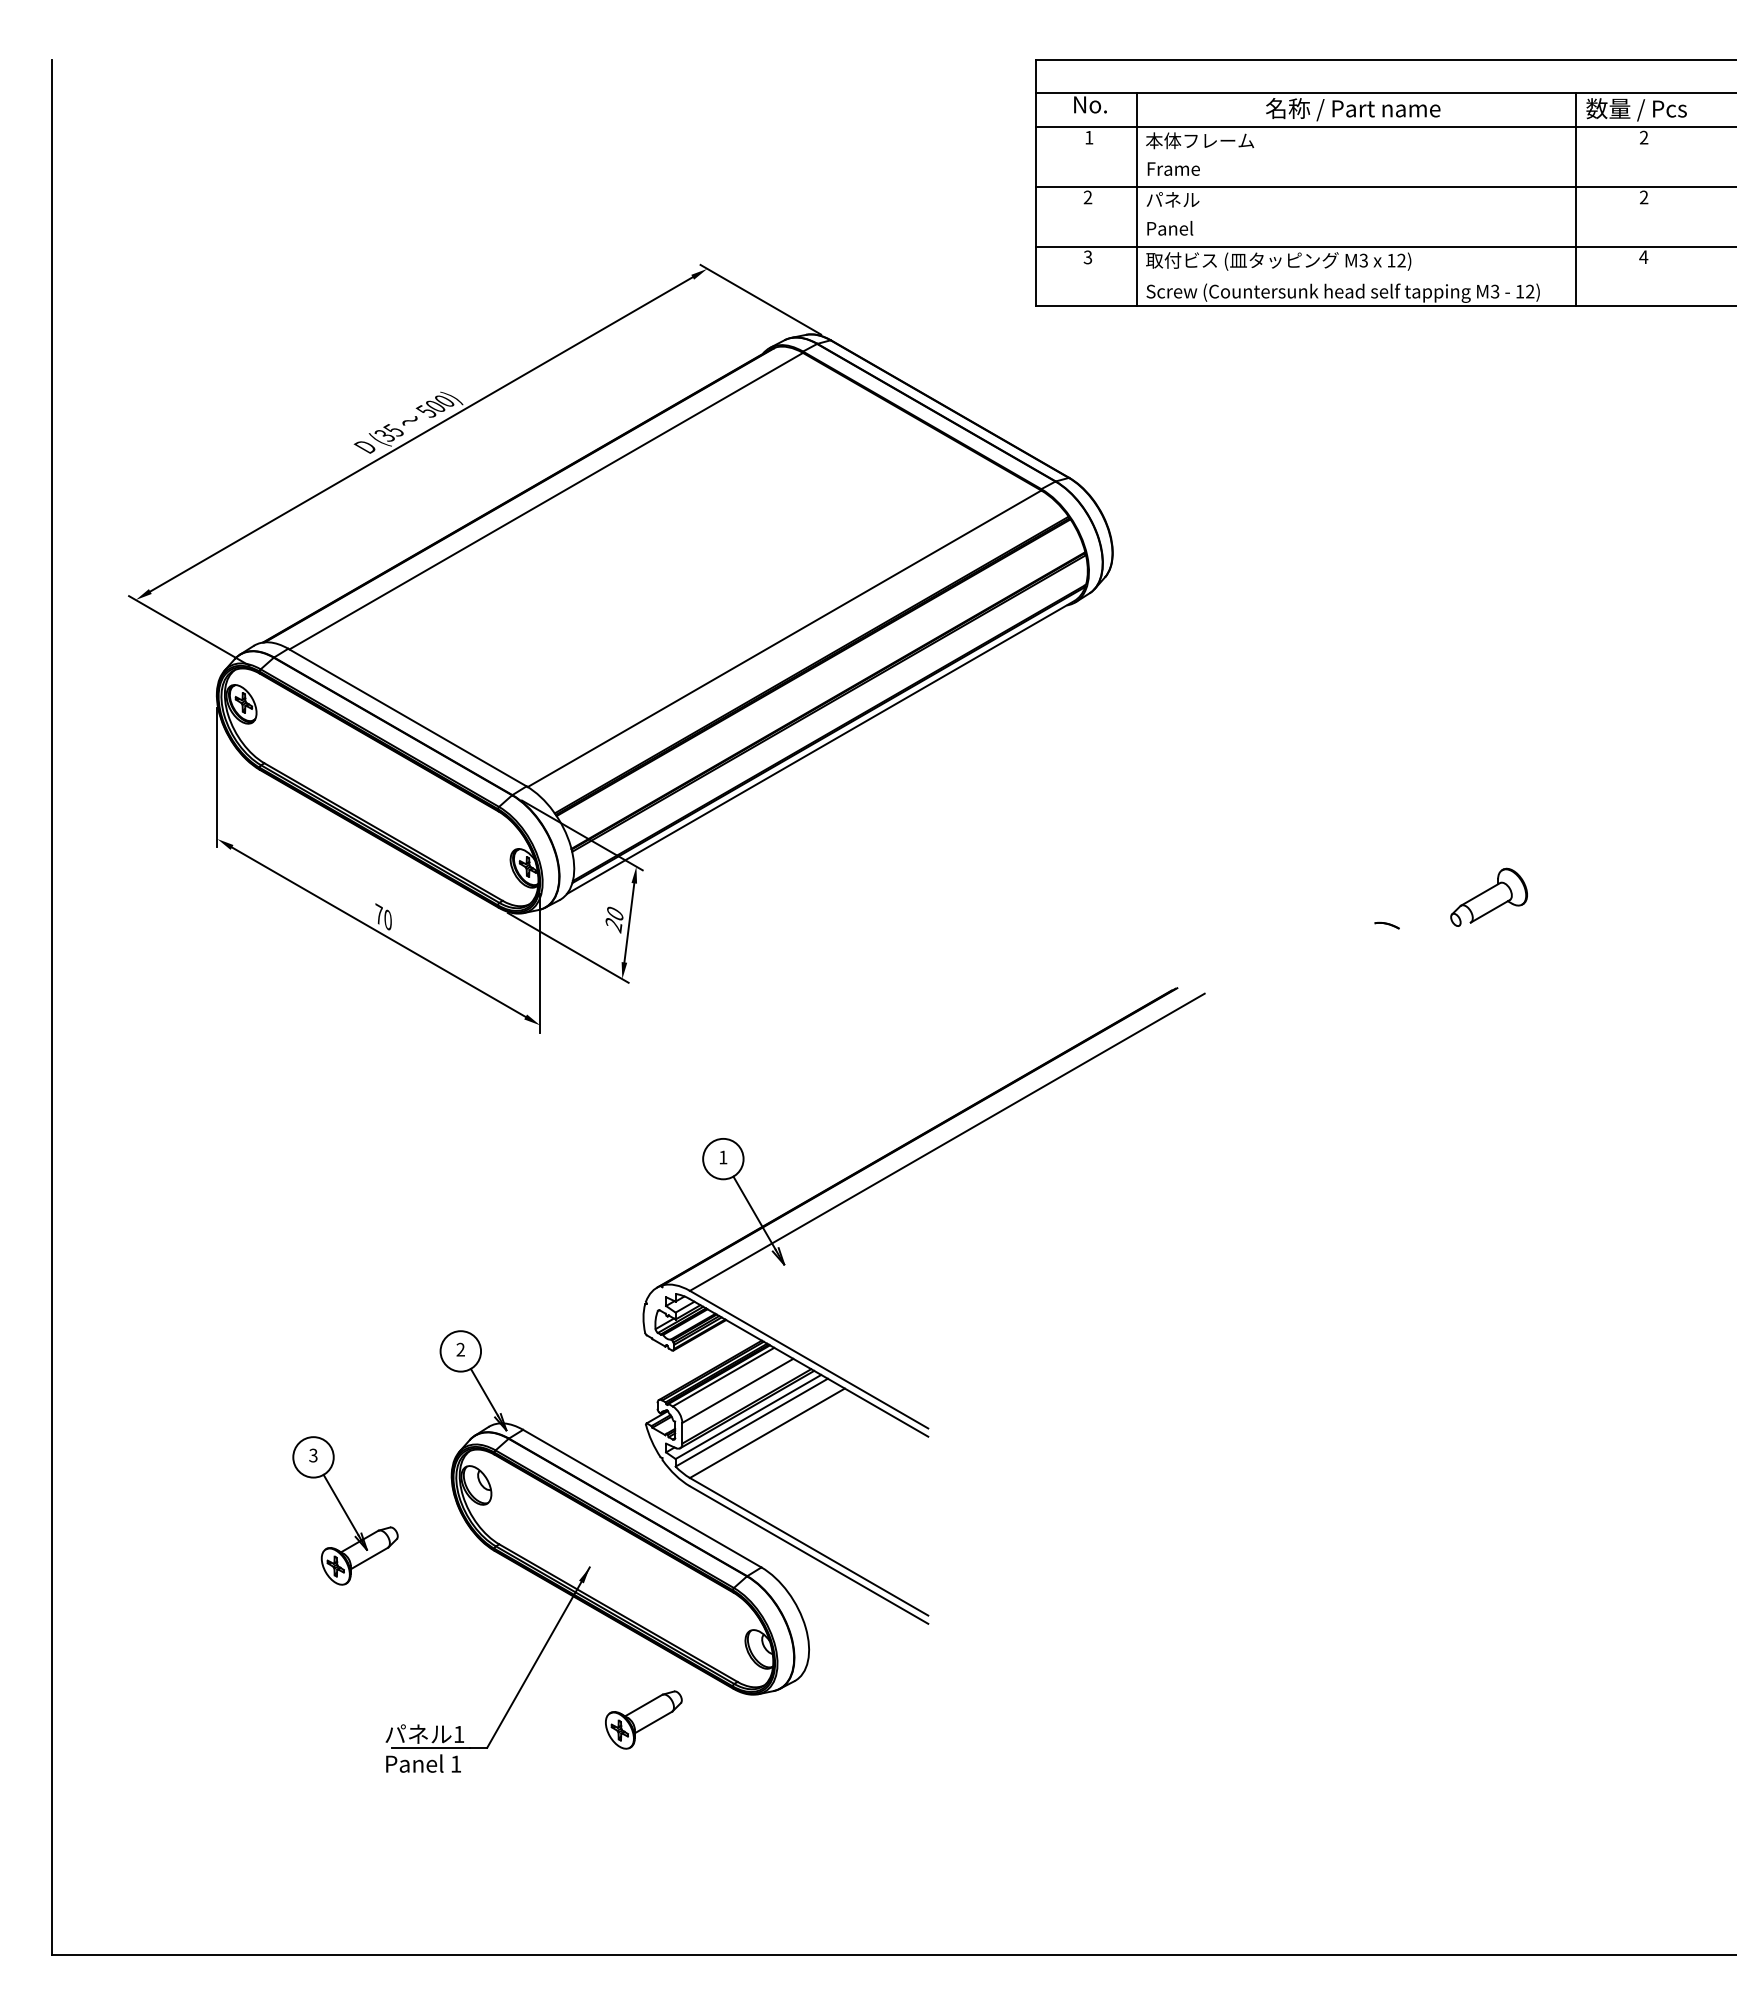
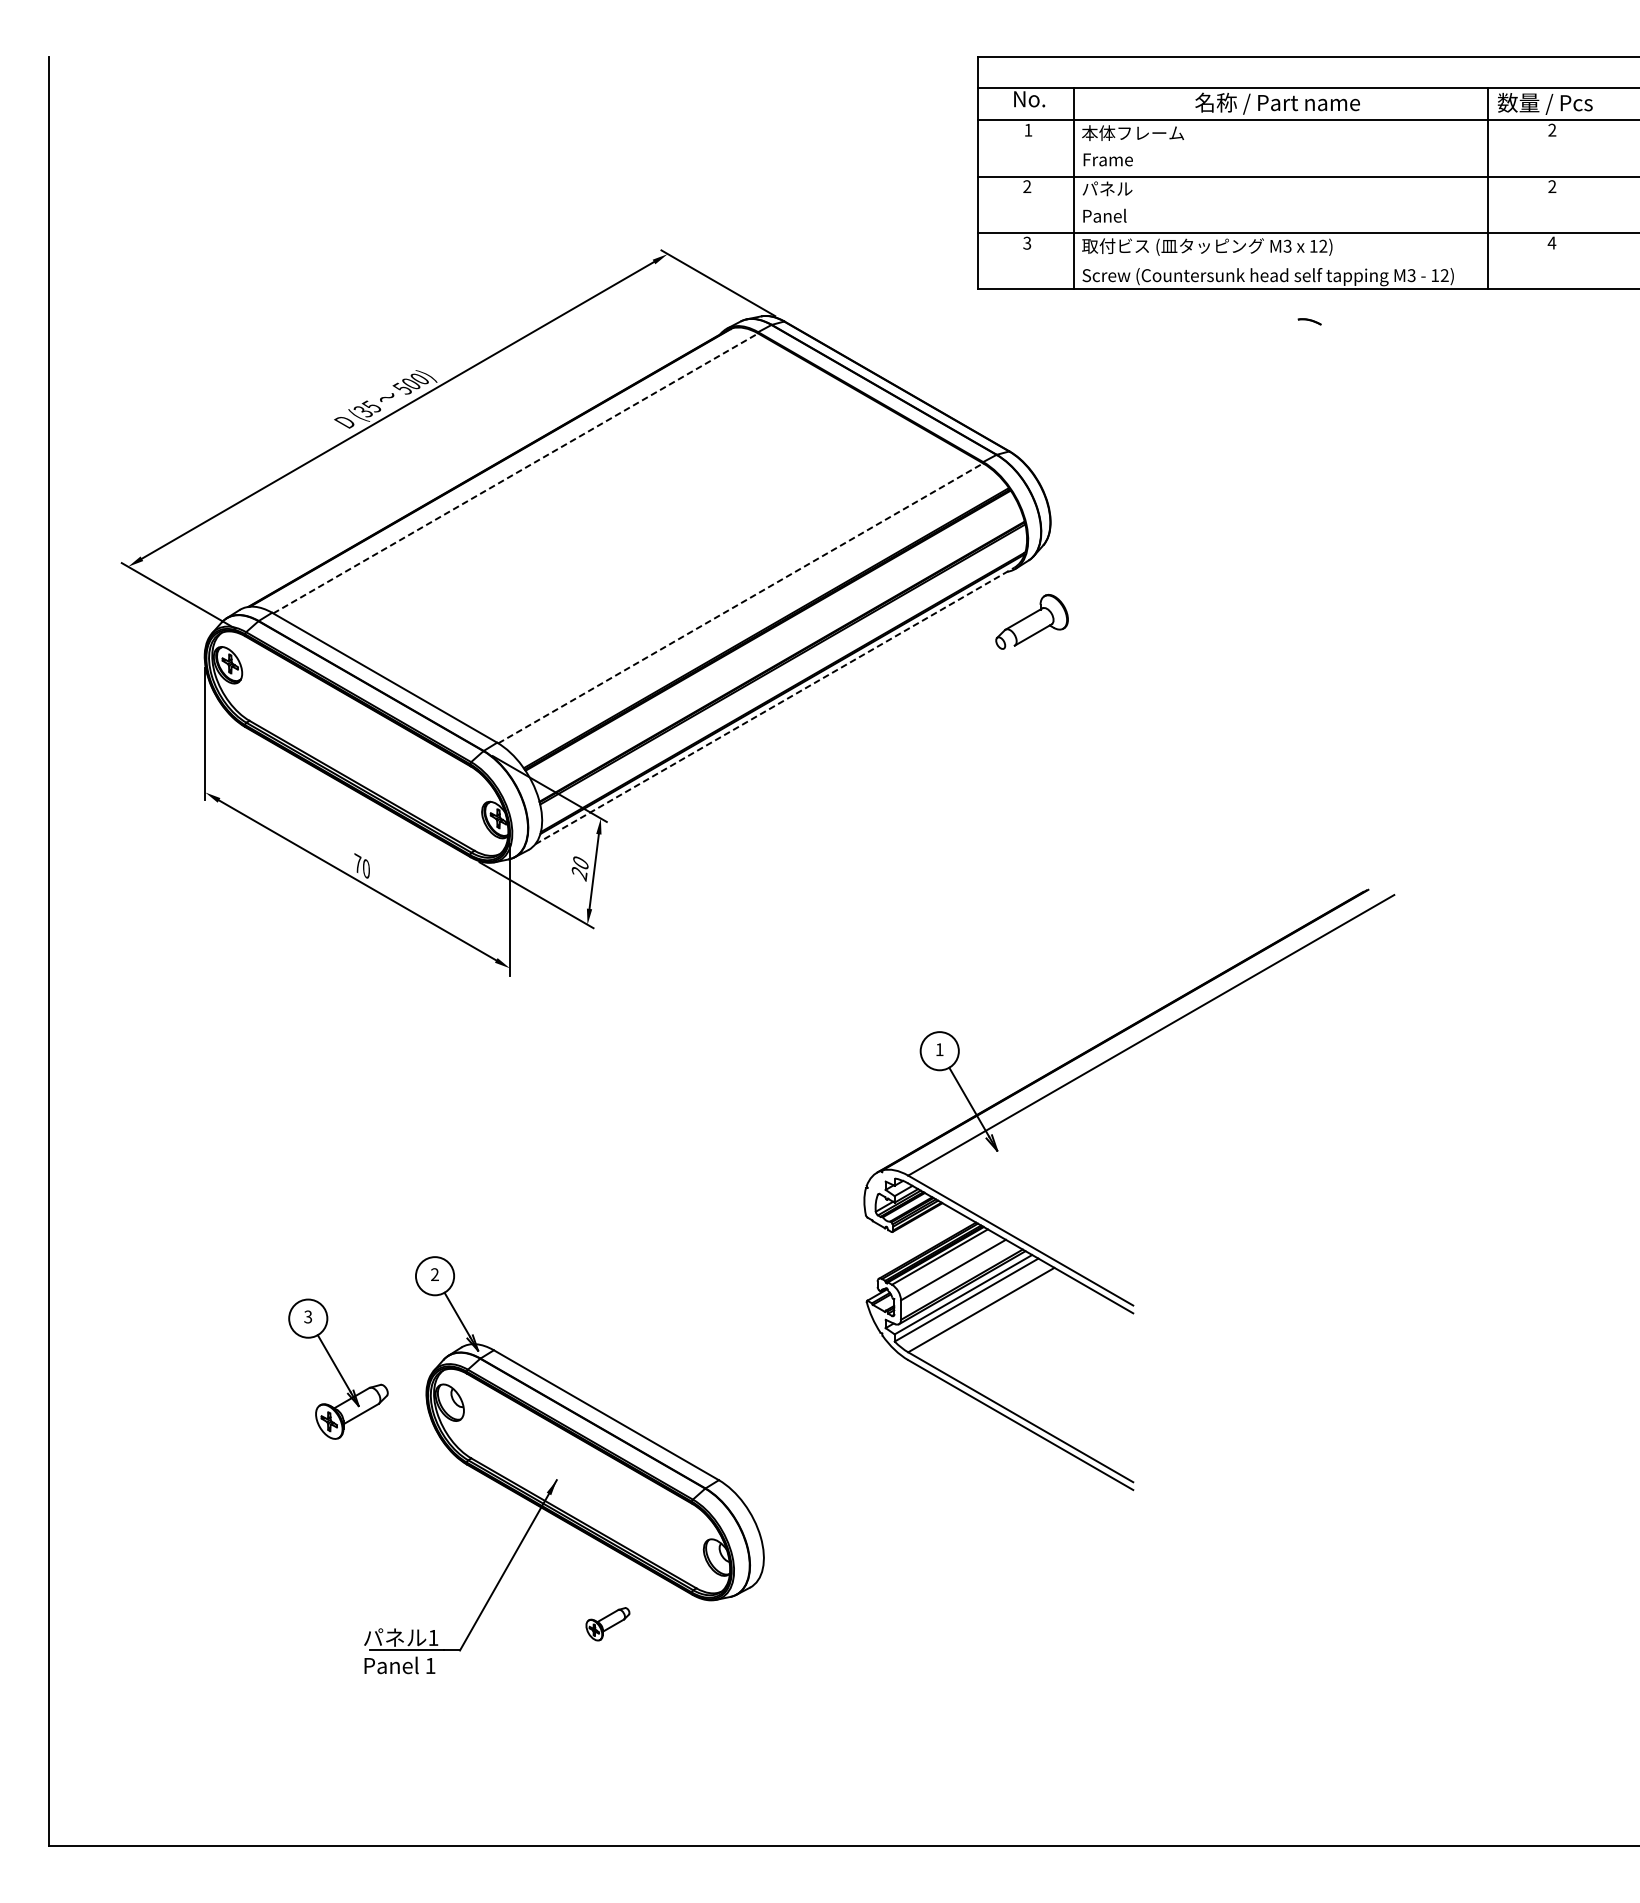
line: (546, 501) -> (515, 473), solid -> dashed
line: (784, 638) -> (740, 603), solid -> dashed
line: (820, 747) -> (774, 706), solid -> dashed
part: (1488, 896) -> (1031, 621), moved
part: (1386, 925) -> (1309, 321), moved
part: (875, 1396) -> (1083, 1275), moved
part: (345, 1510) -> (338, 1368), moved
part: (643, 1719) -> (607, 1623), size x0.6

